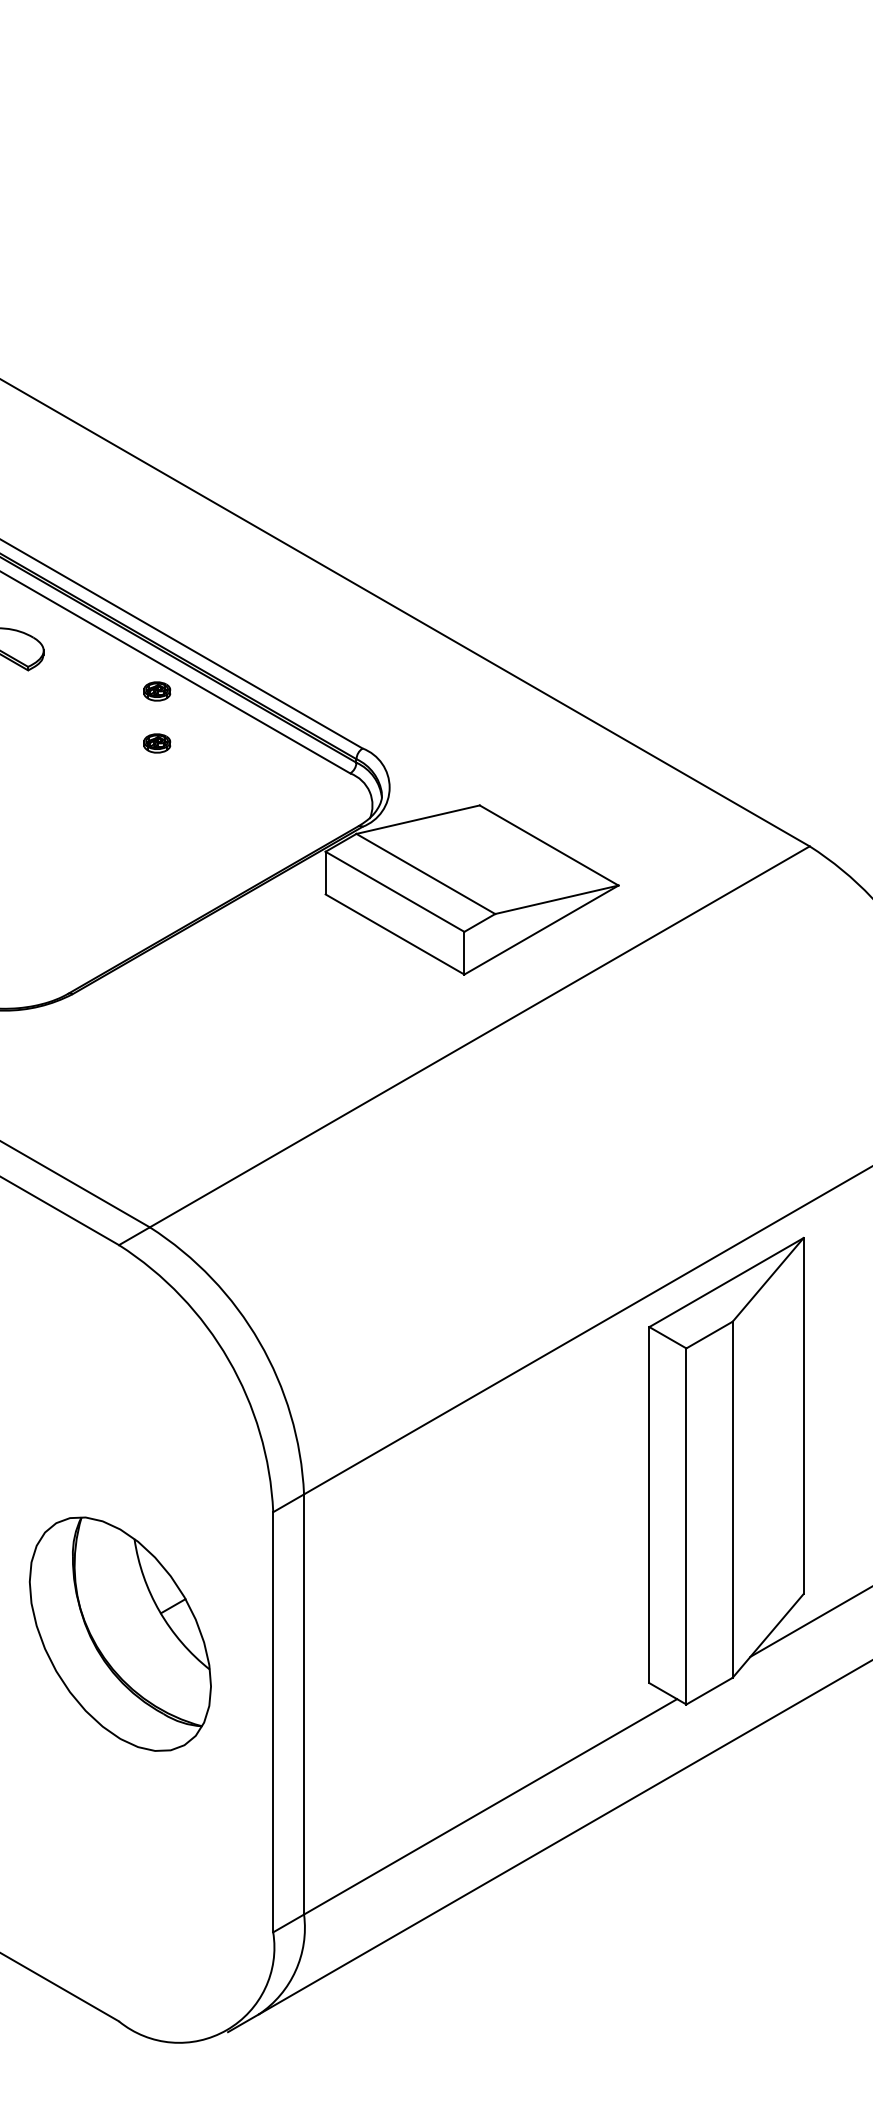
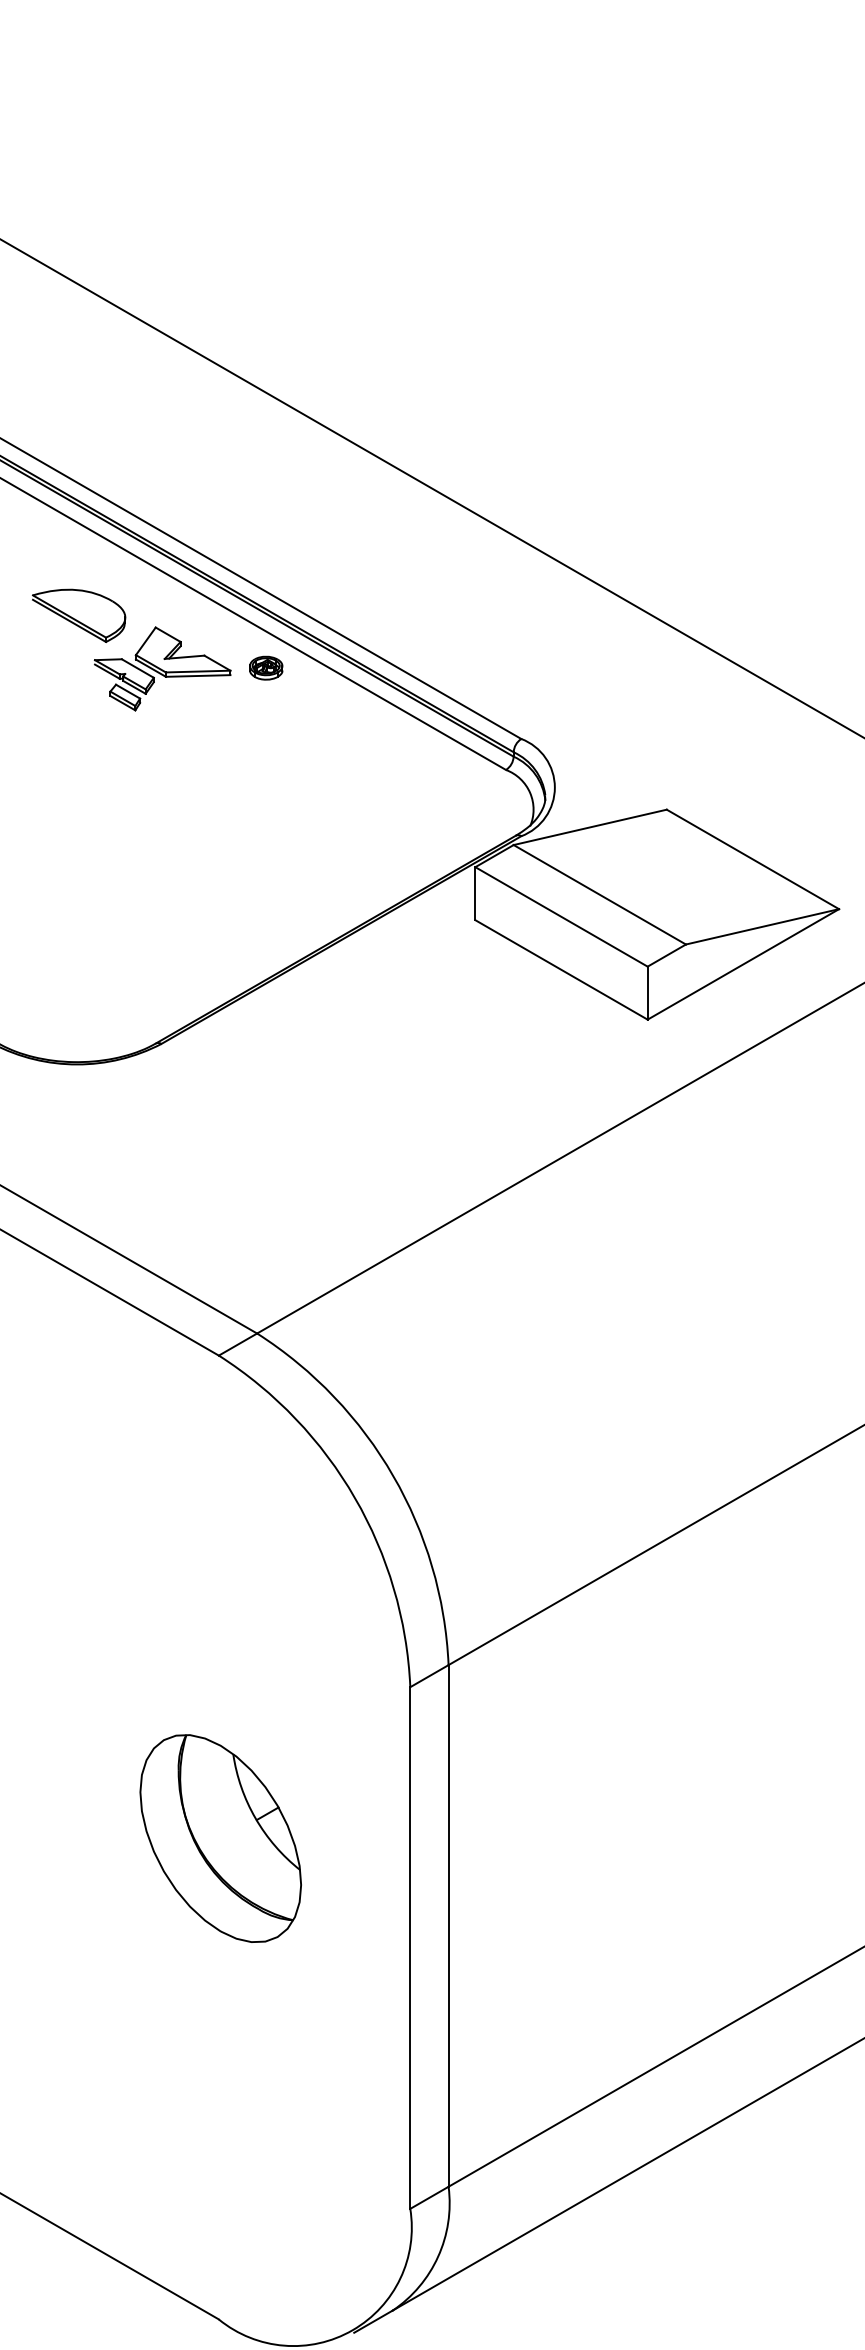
part: (73, 691) -> (162, 668), added
part: (157, 743) -> (266, 732), removed
part: (120, 1633) -> (220, 1837), size x0.71

